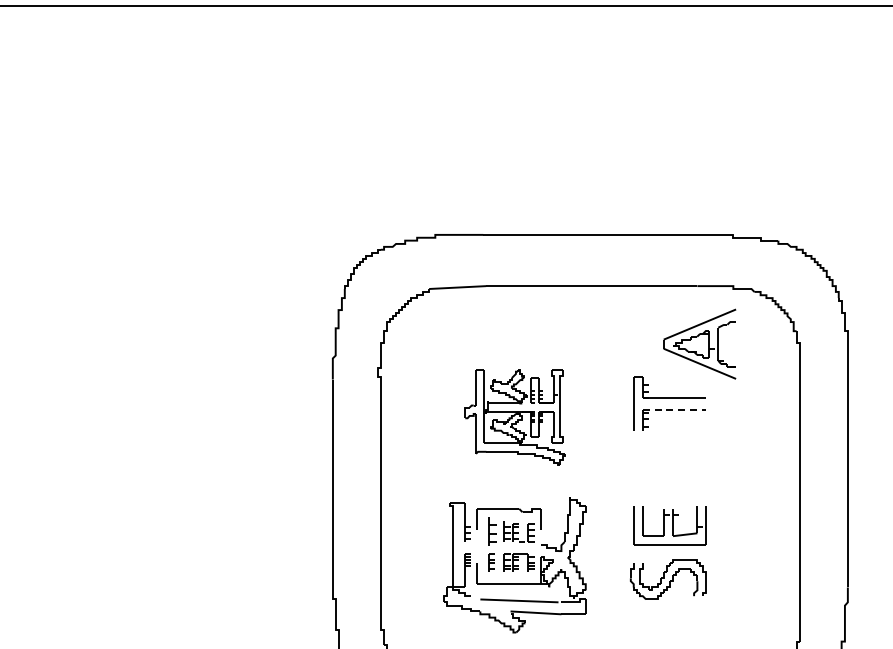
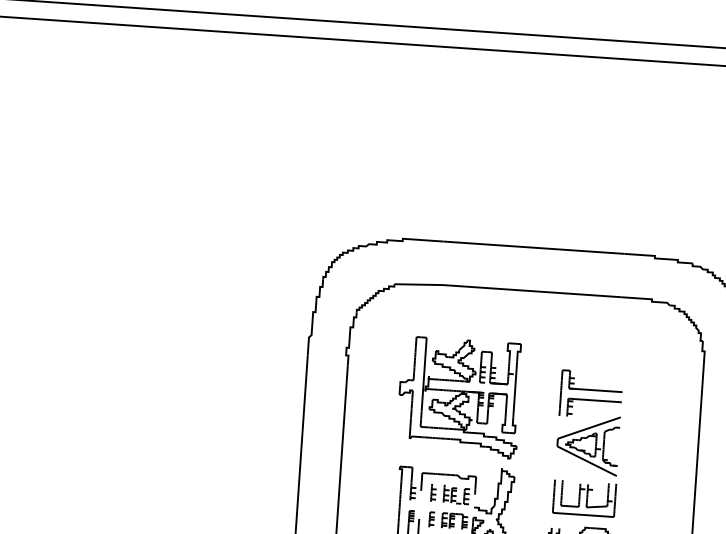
part: (699, 343) -> (587, 444), moved
line: (674, 409) -> (595, 400), dashed -> solid
part: (514, 416) -> (459, 397), size x1.43
part: (491, 531) -> (433, 492), size x0.71

